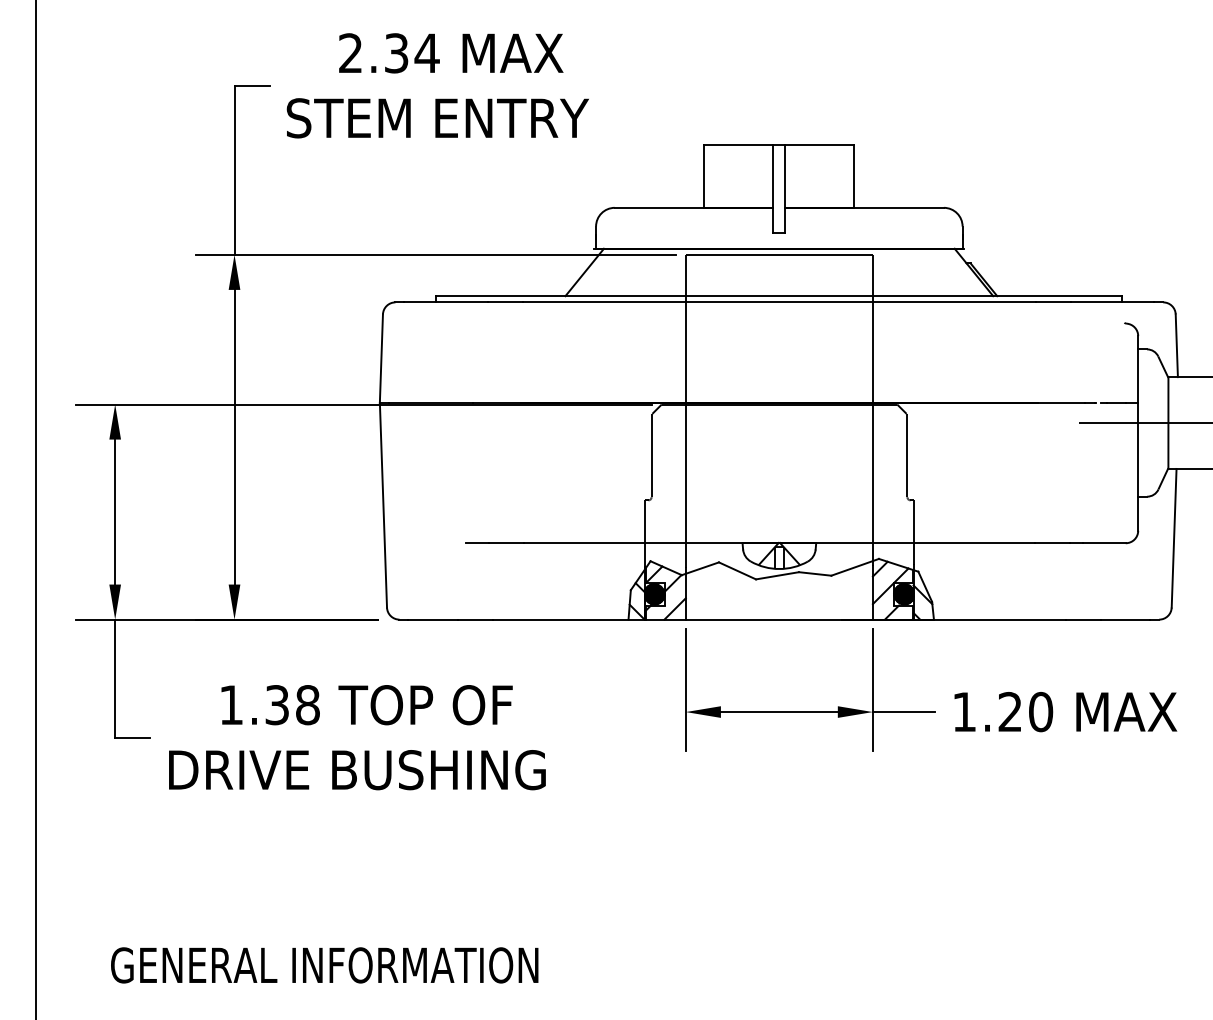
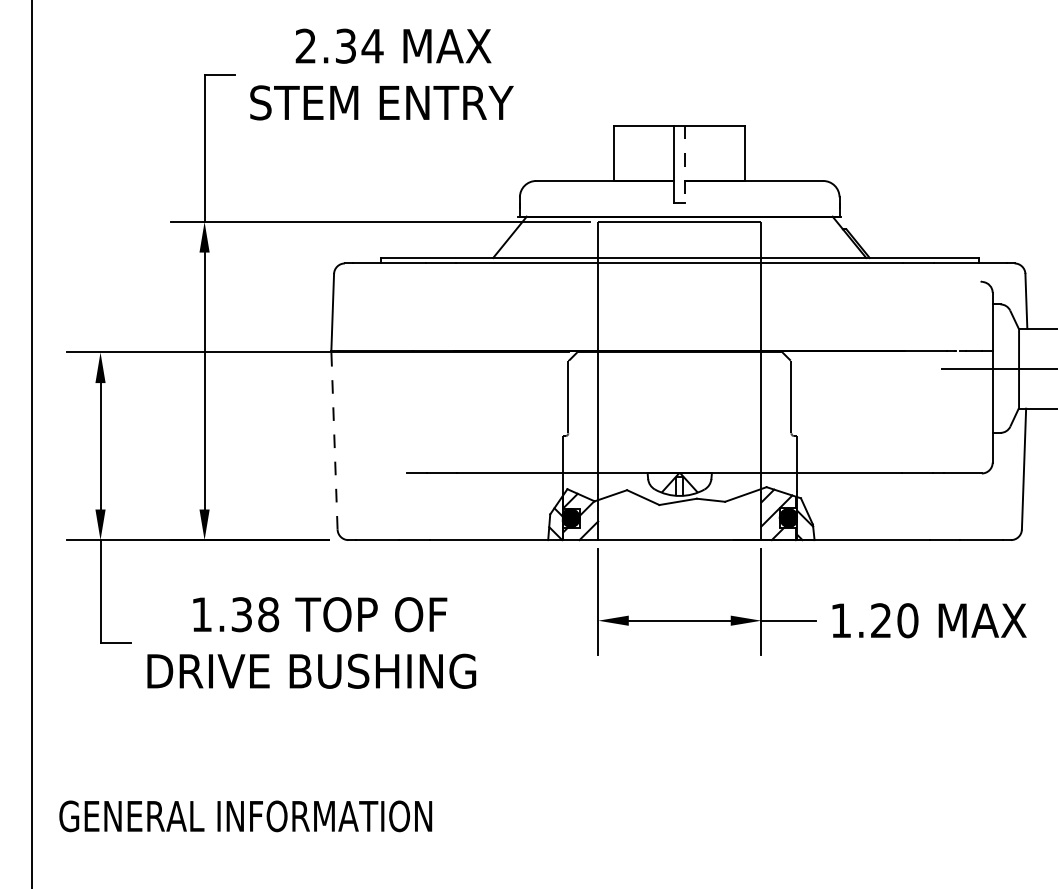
line: (785, 189) -> (685, 164), solid -> dashed
line: (383, 504) -> (334, 439), solid -> dashed
text: (324, 965) -> (245, 816), moved

